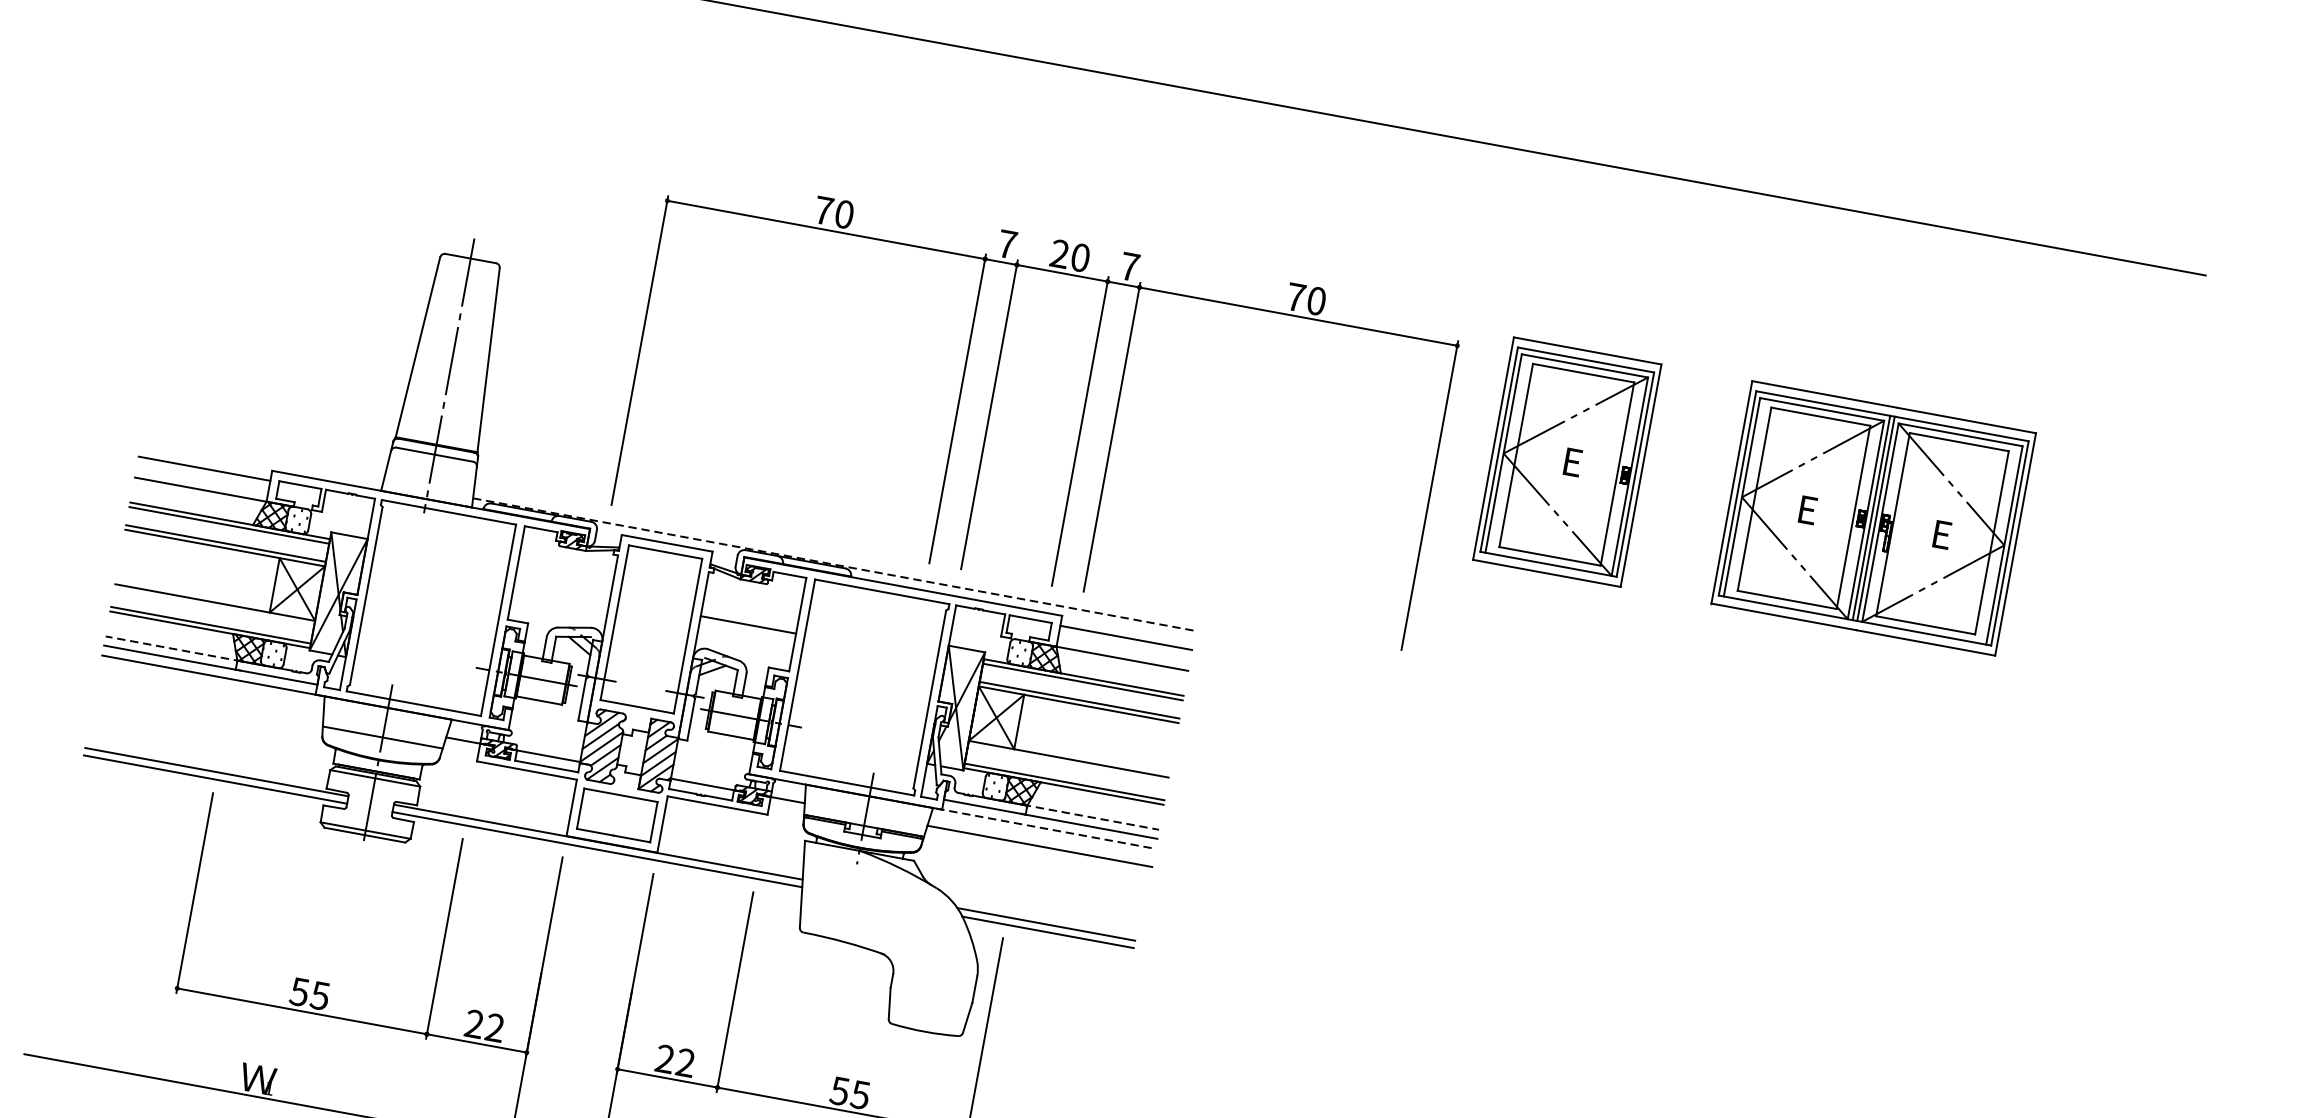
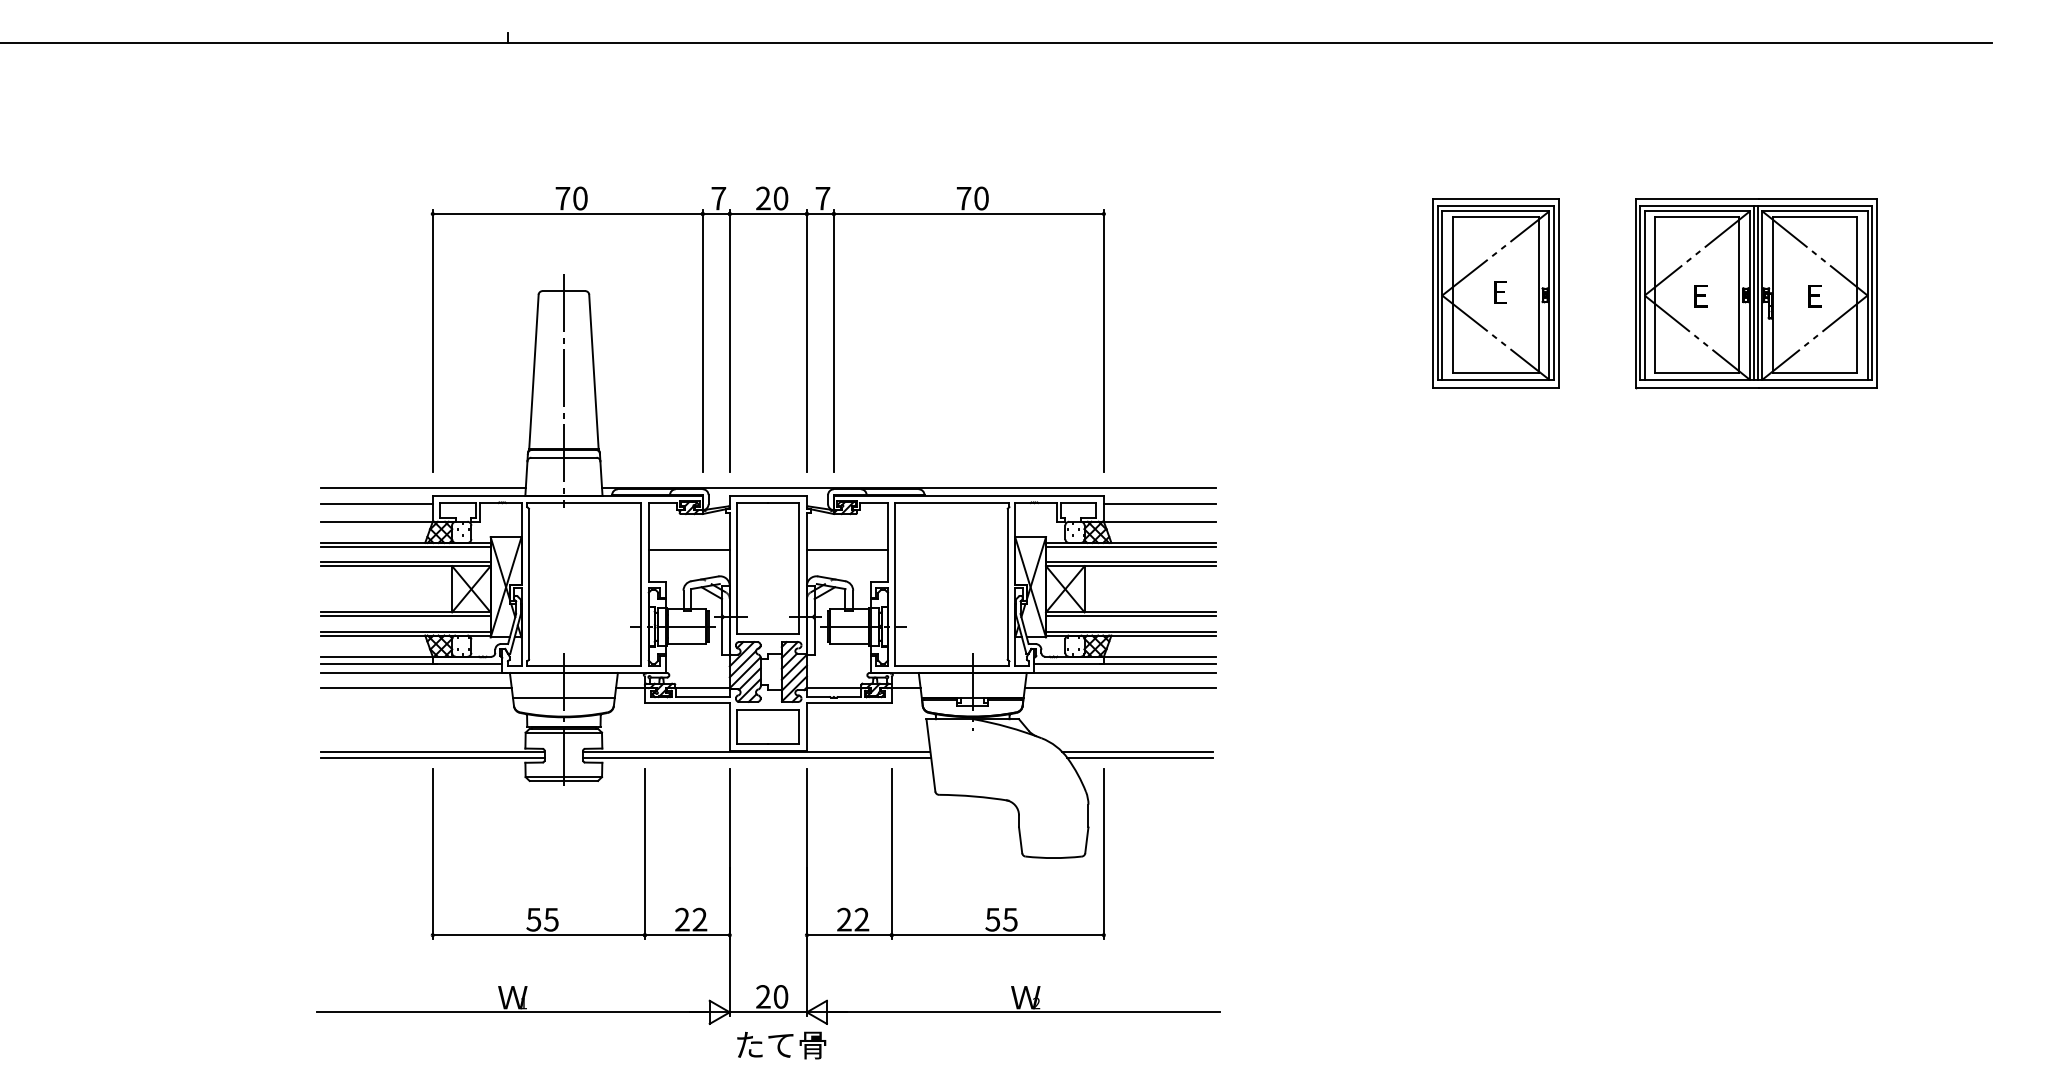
part: (992, 401) -> (730, 329), moved
line: (261, 459) -> (422, 487), added
line: (833, 564) -> (908, 487), dashed -> solid
line: (561, 590) -> (688, 550), added
line: (213, 607) -> (405, 616), added
line: (173, 648) -> (378, 656), dashed -> solid
line: (210, 694) -> (415, 688), added
line: (1067, 763) -> (1130, 616), added
line: (1090, 816) -> (1157, 656), dashed -> solid
line: (1047, 828) -> (1123, 672), dashed -> solid

